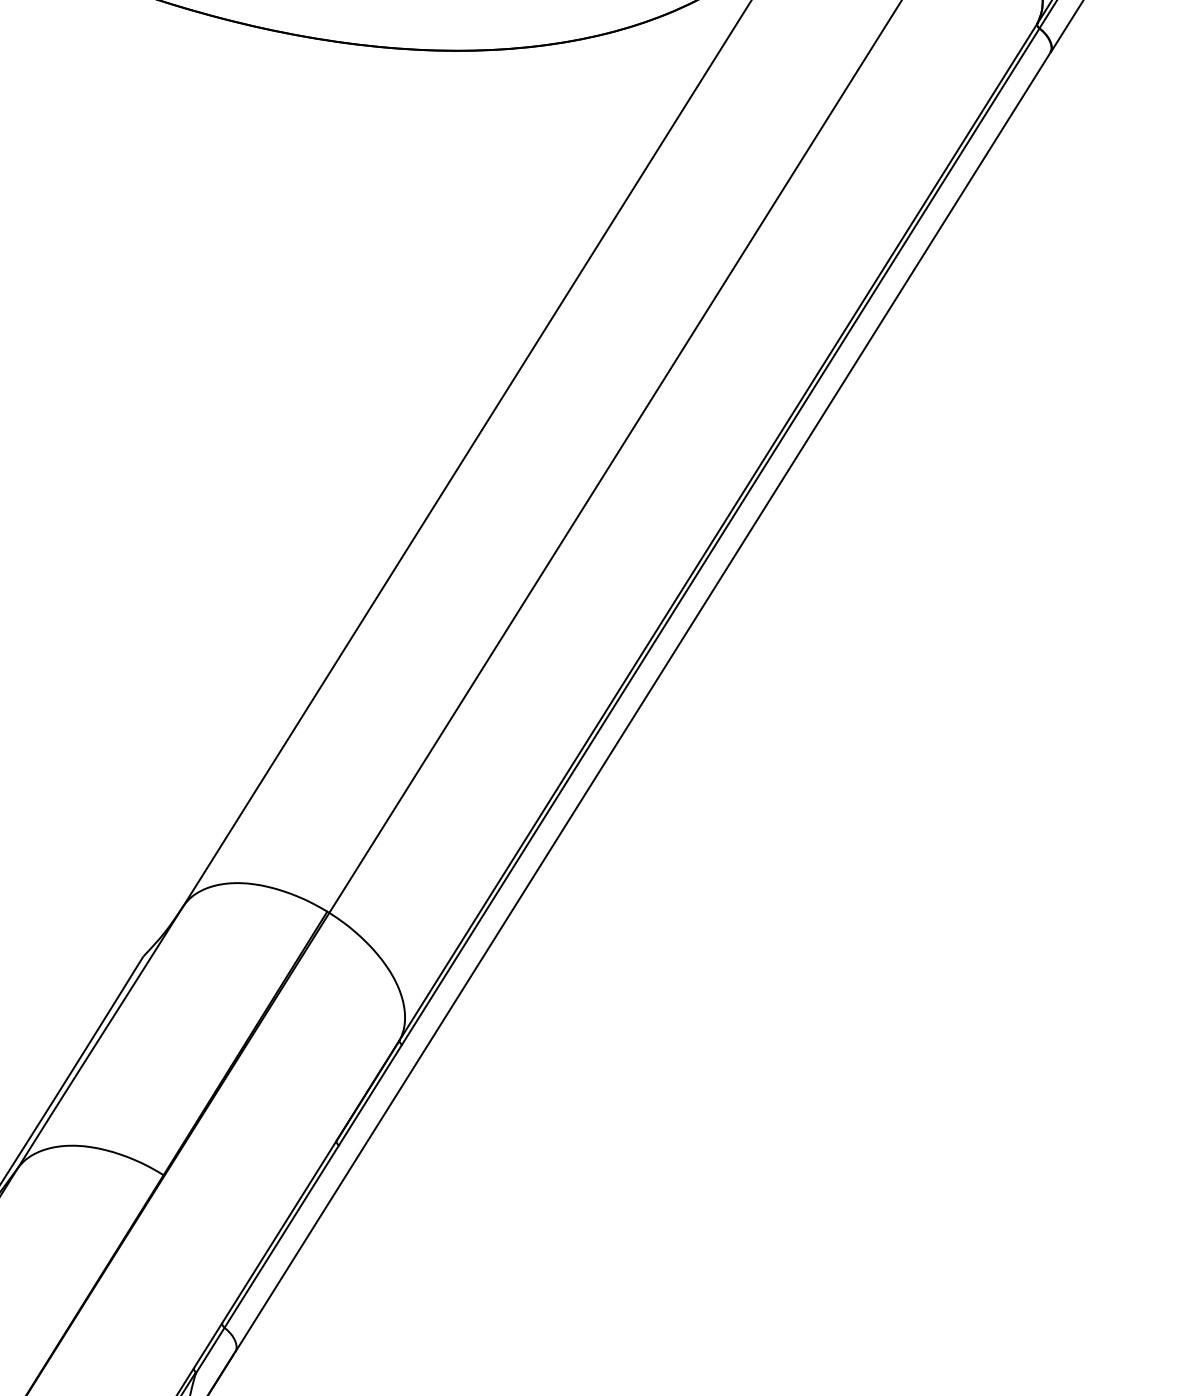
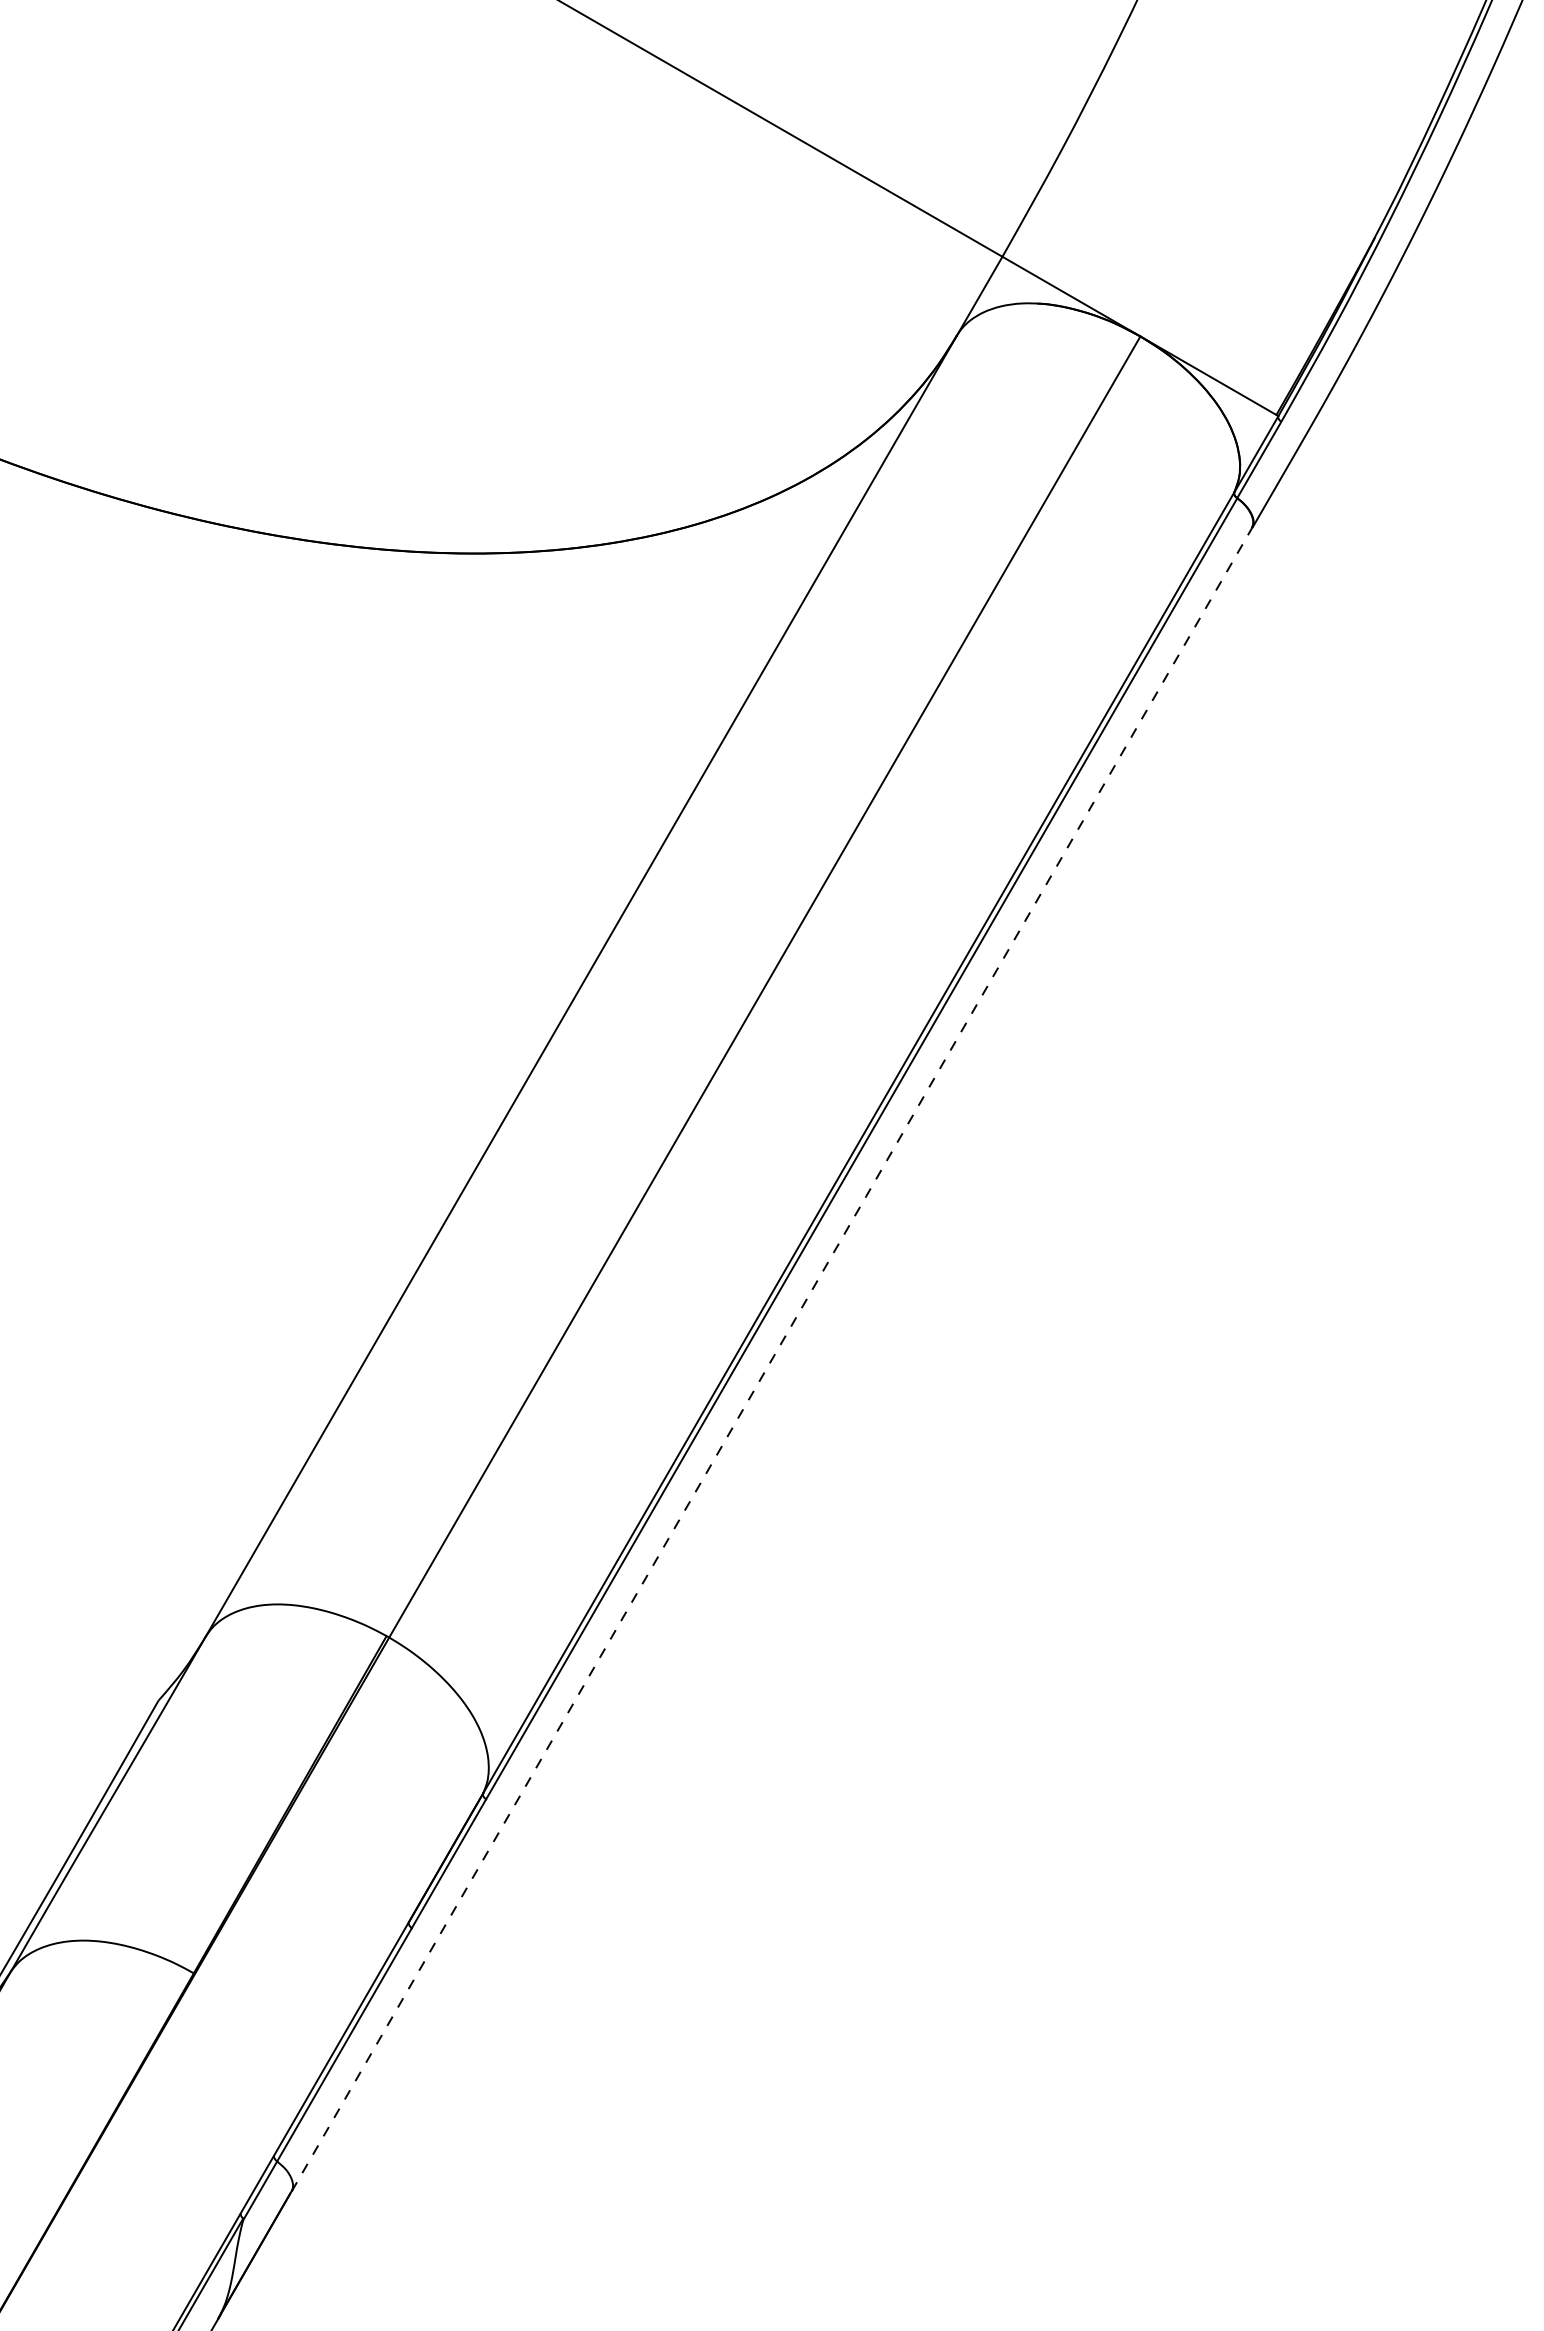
line: (643, 702) -> (772, 1359), solid -> dashed

